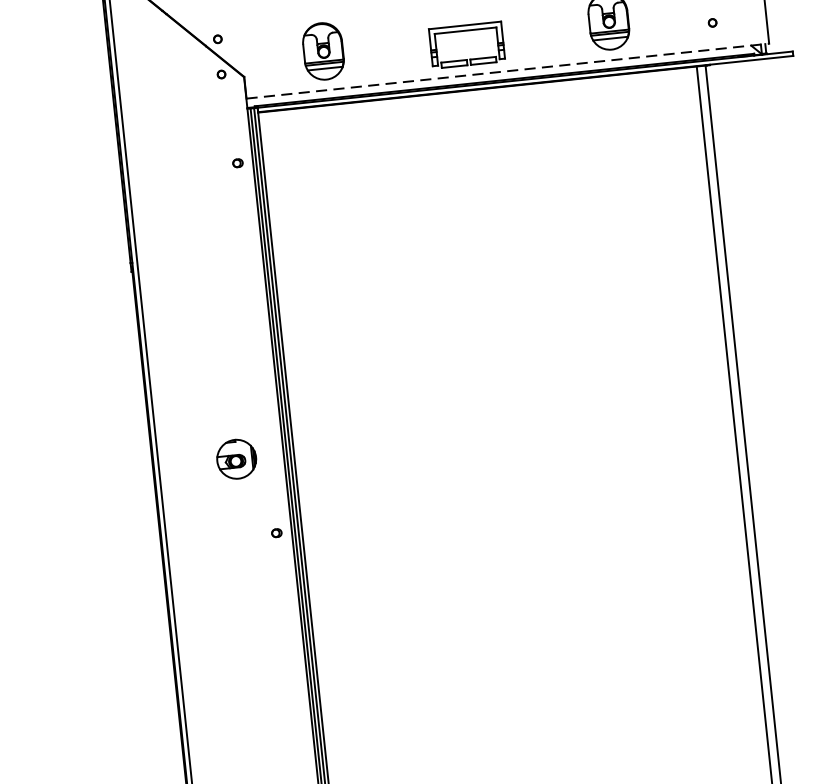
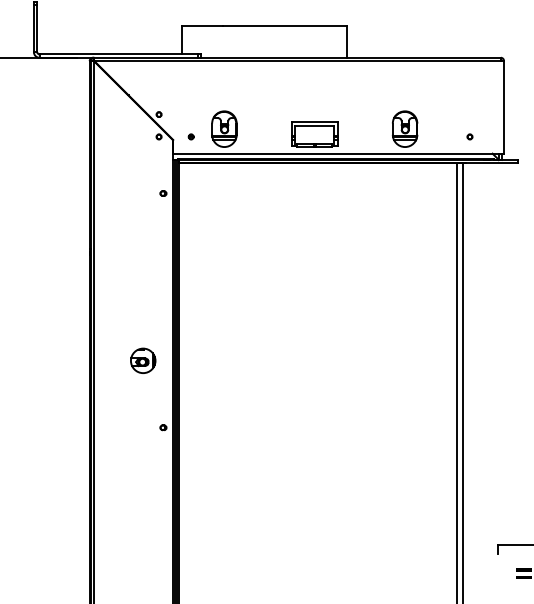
part: (271, 68) -> (190, 136), added
line: (509, 70) -> (339, 153), dashed -> solid
part: (237, 458) -> (143, 360), moved

